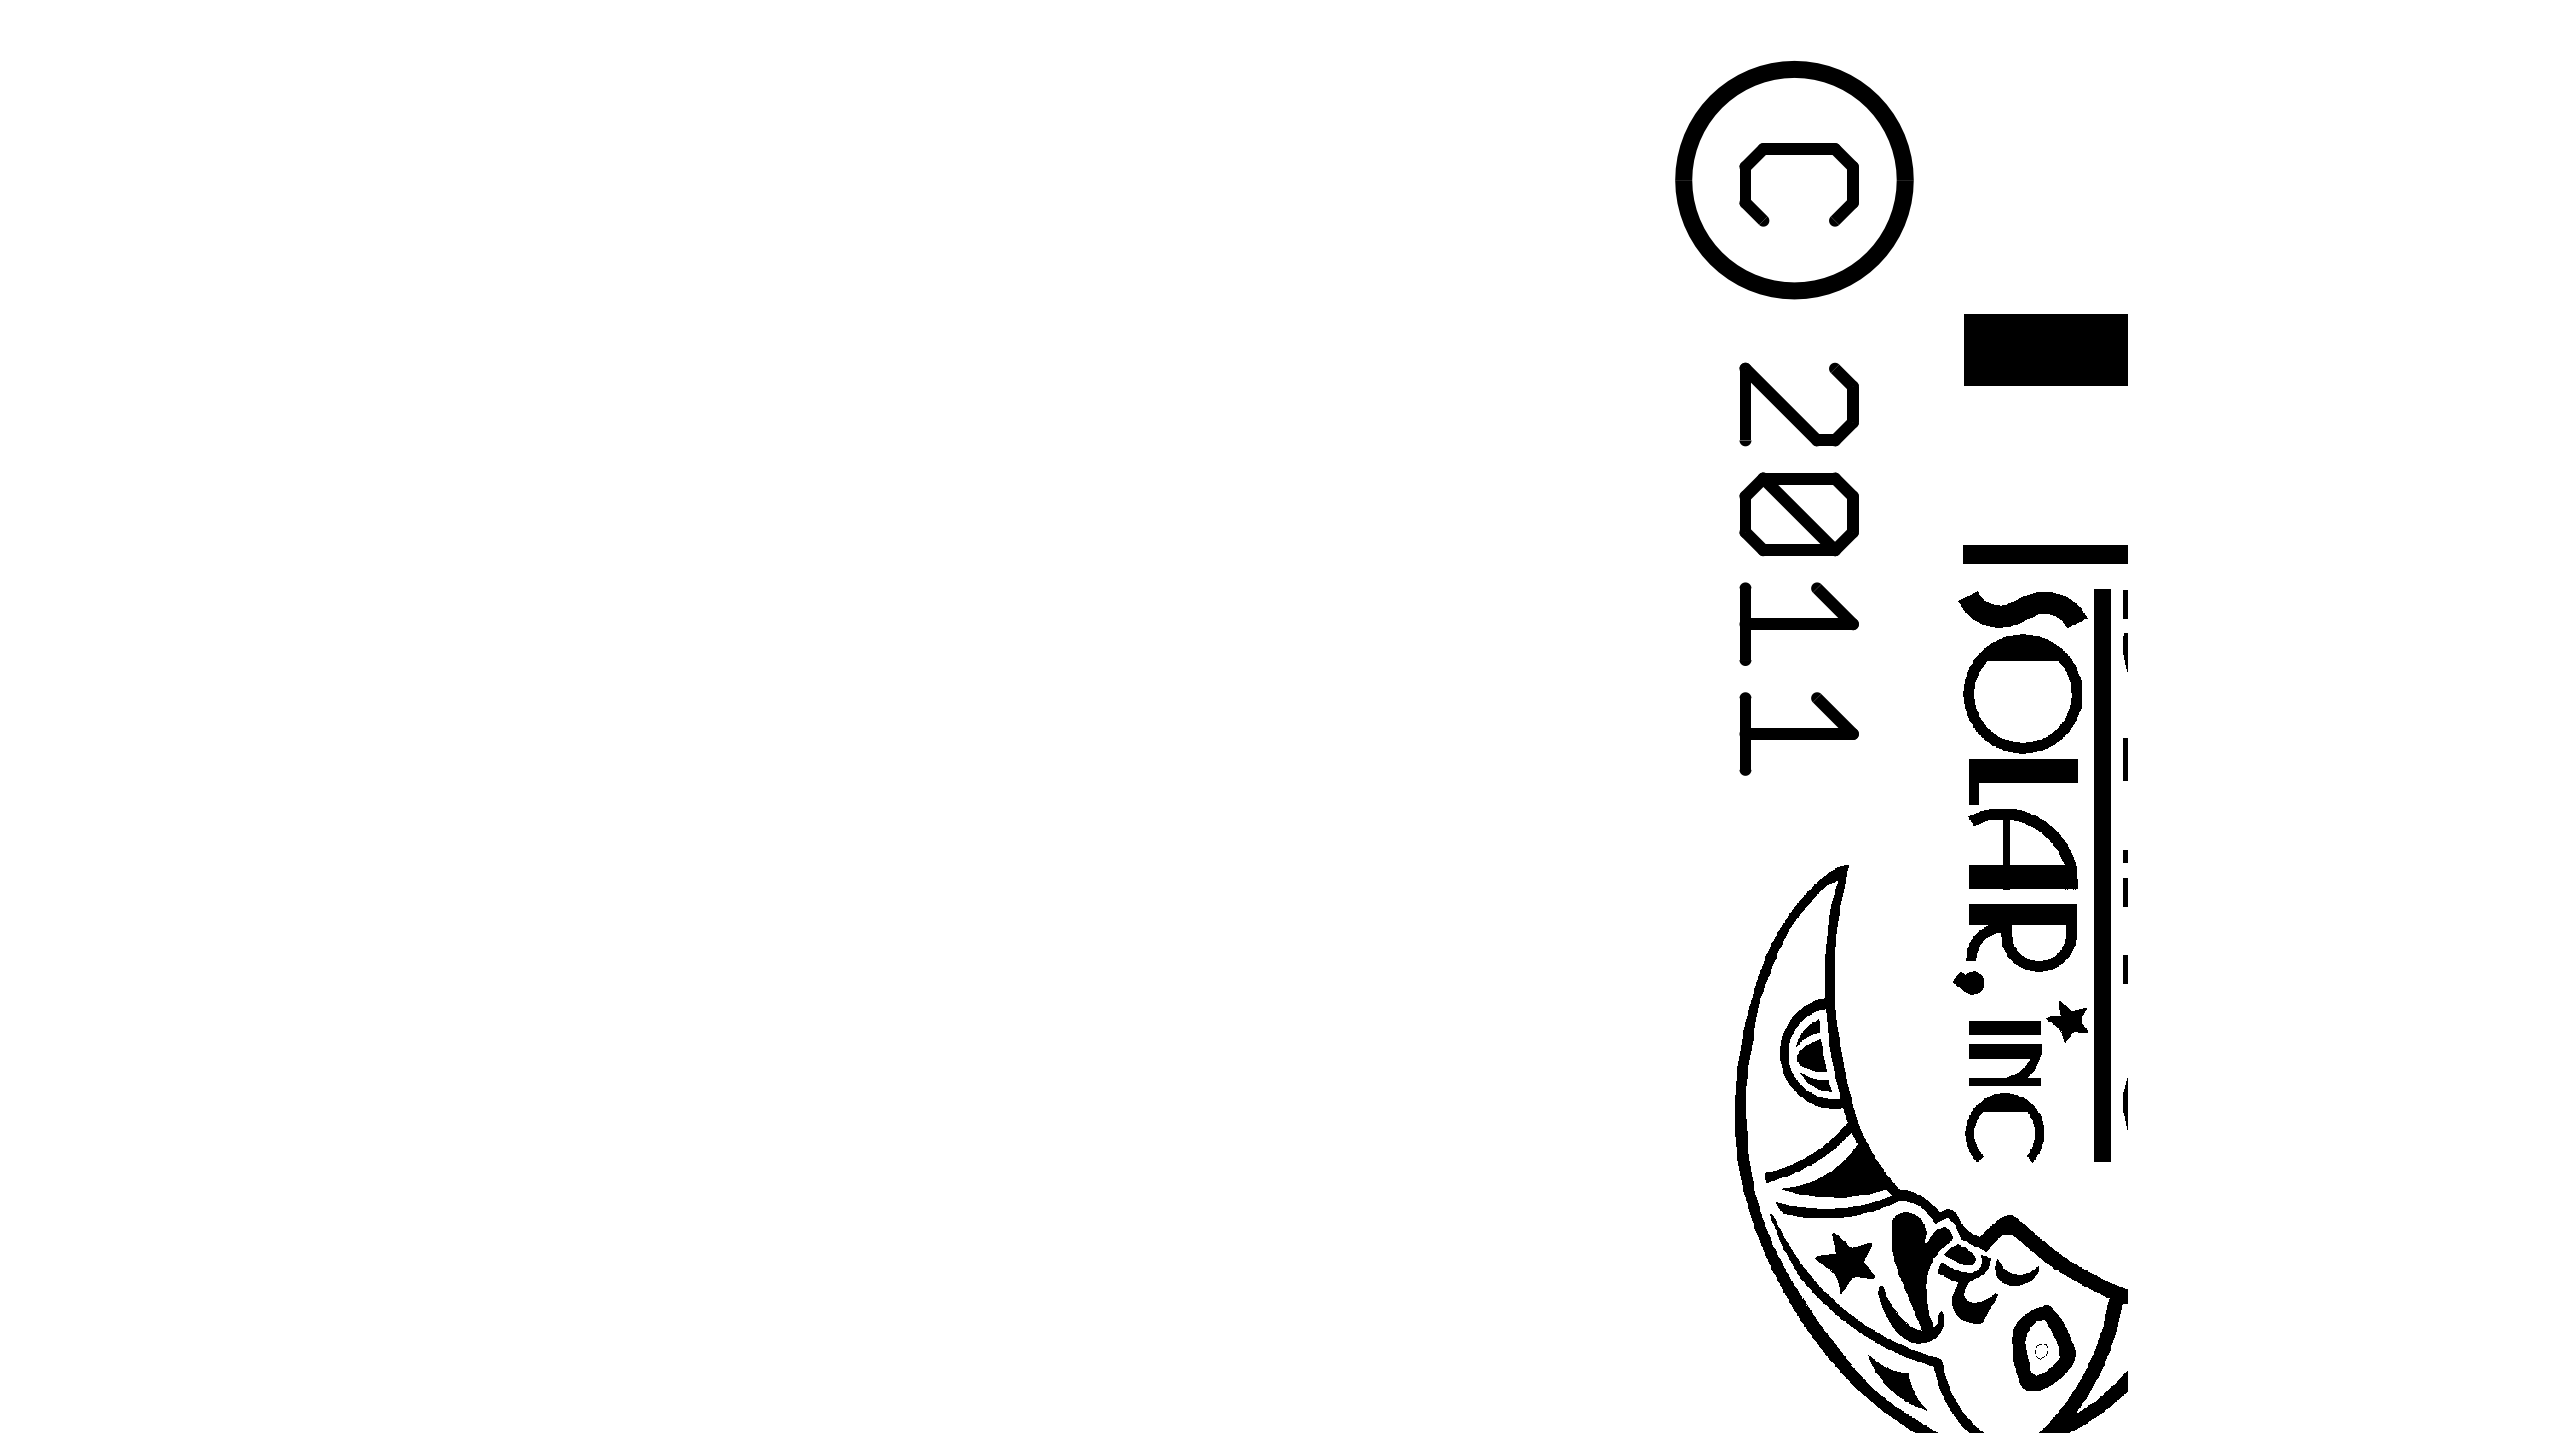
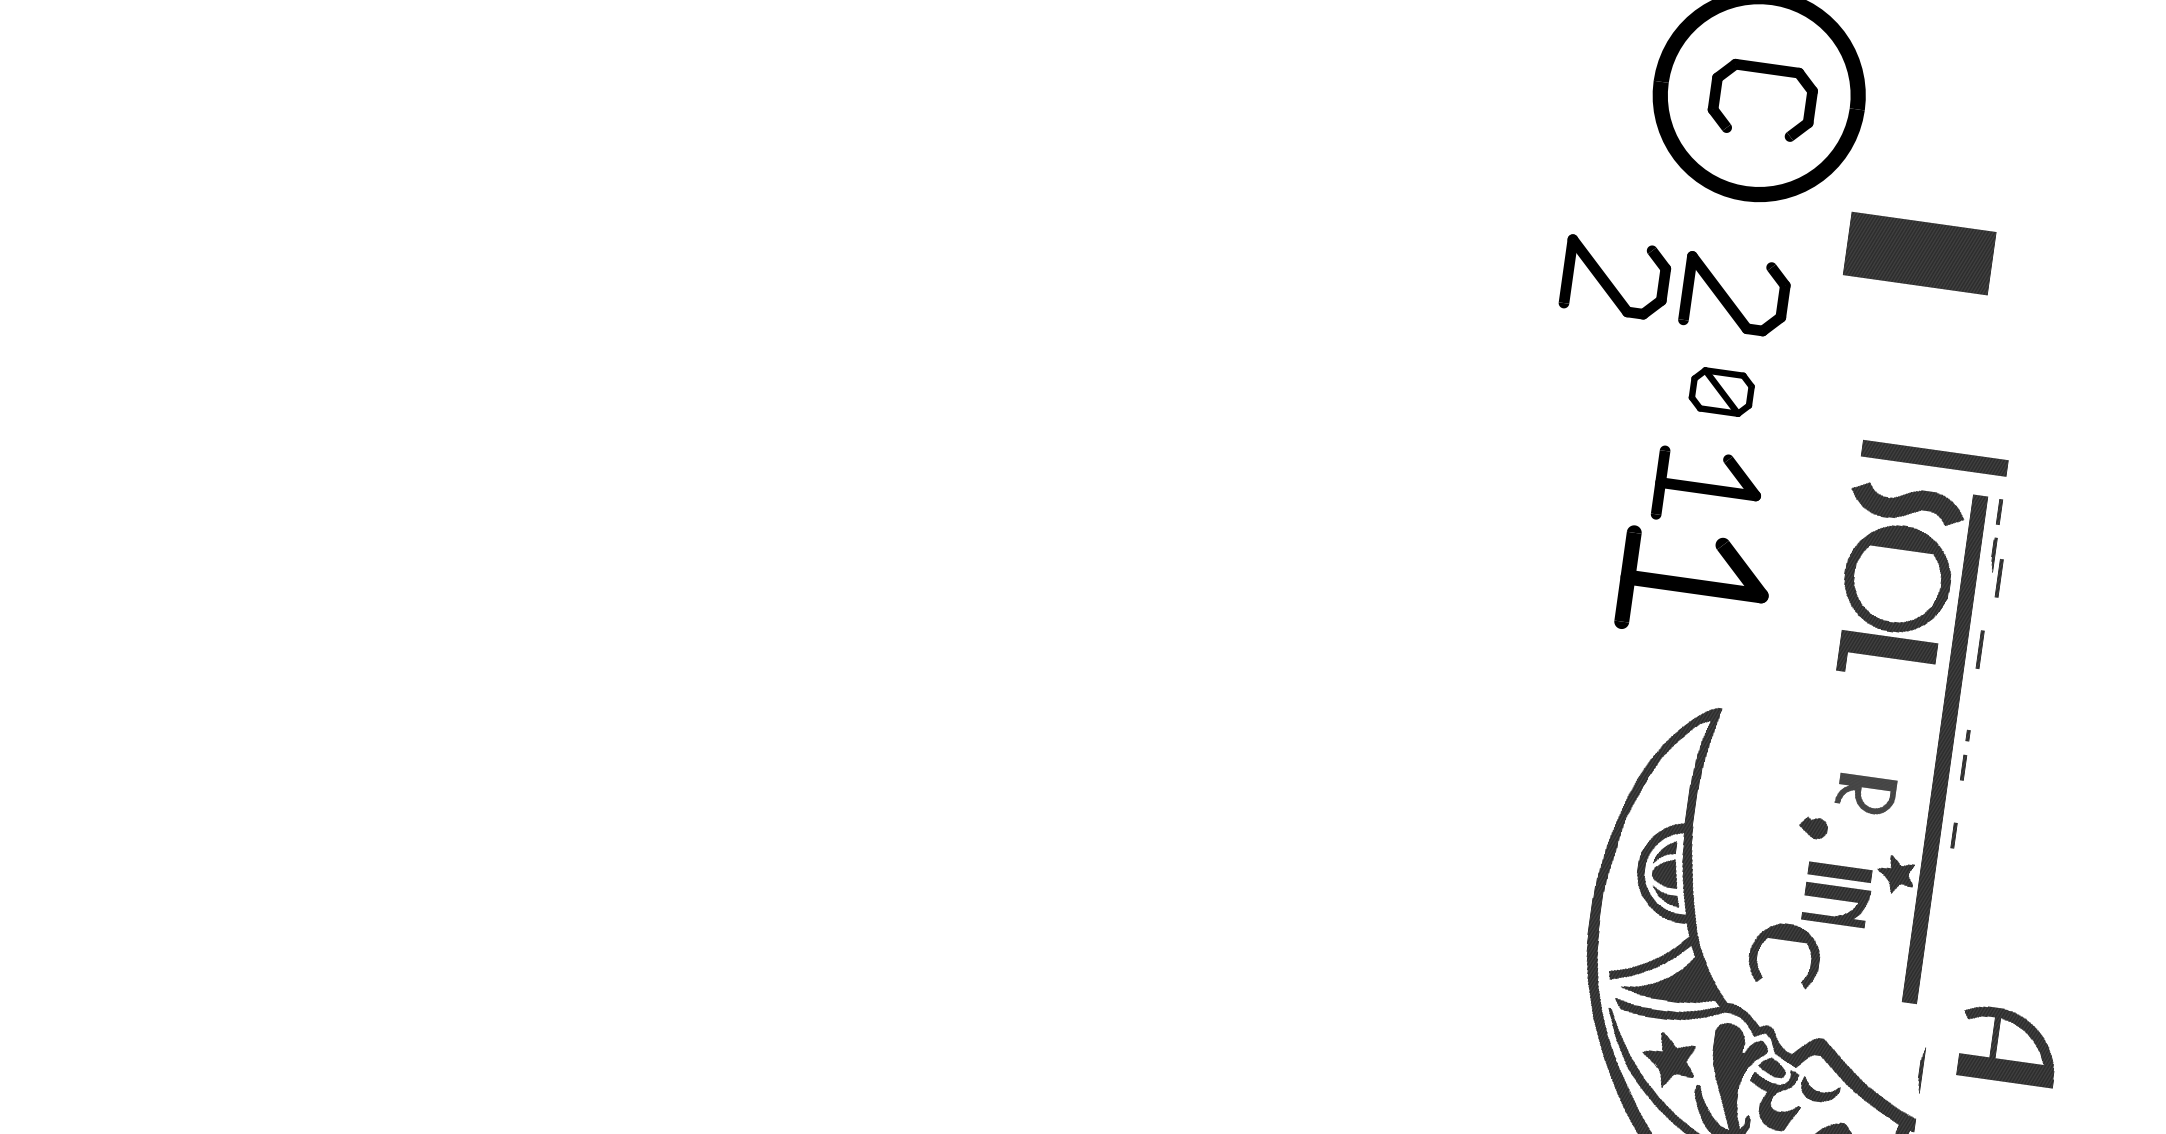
part: (2045, 349) -> (1919, 252), moved
part: (1658, 408) -> (1610, 280), added
part: (1798, 514) -> (1721, 392), size x0.6
line: (2135, 677) -> (1999, 578), added
part: (1798, 733) -> (1693, 585), size x1.4
part: (2022, 849) -> (2008, 1046), moved
part: (2021, 937) -> (1865, 794), size x0.6
line: (2125, 1103) -> (1921, 1070), moved
part: (2004, 1111) -> (1786, 940), moved

